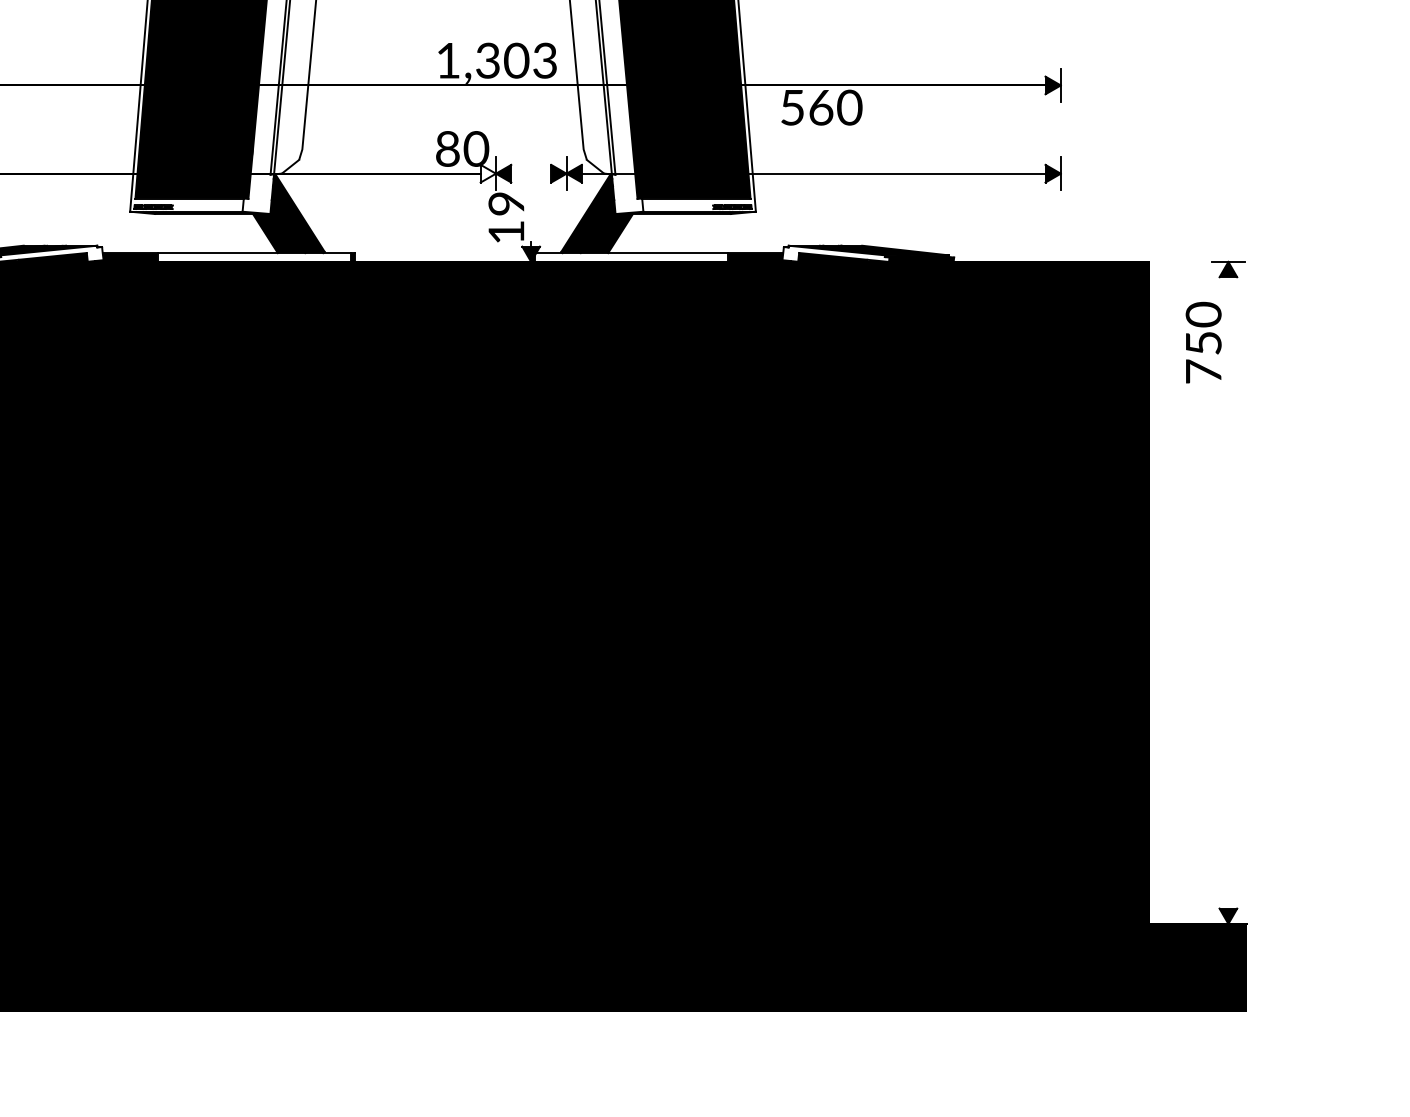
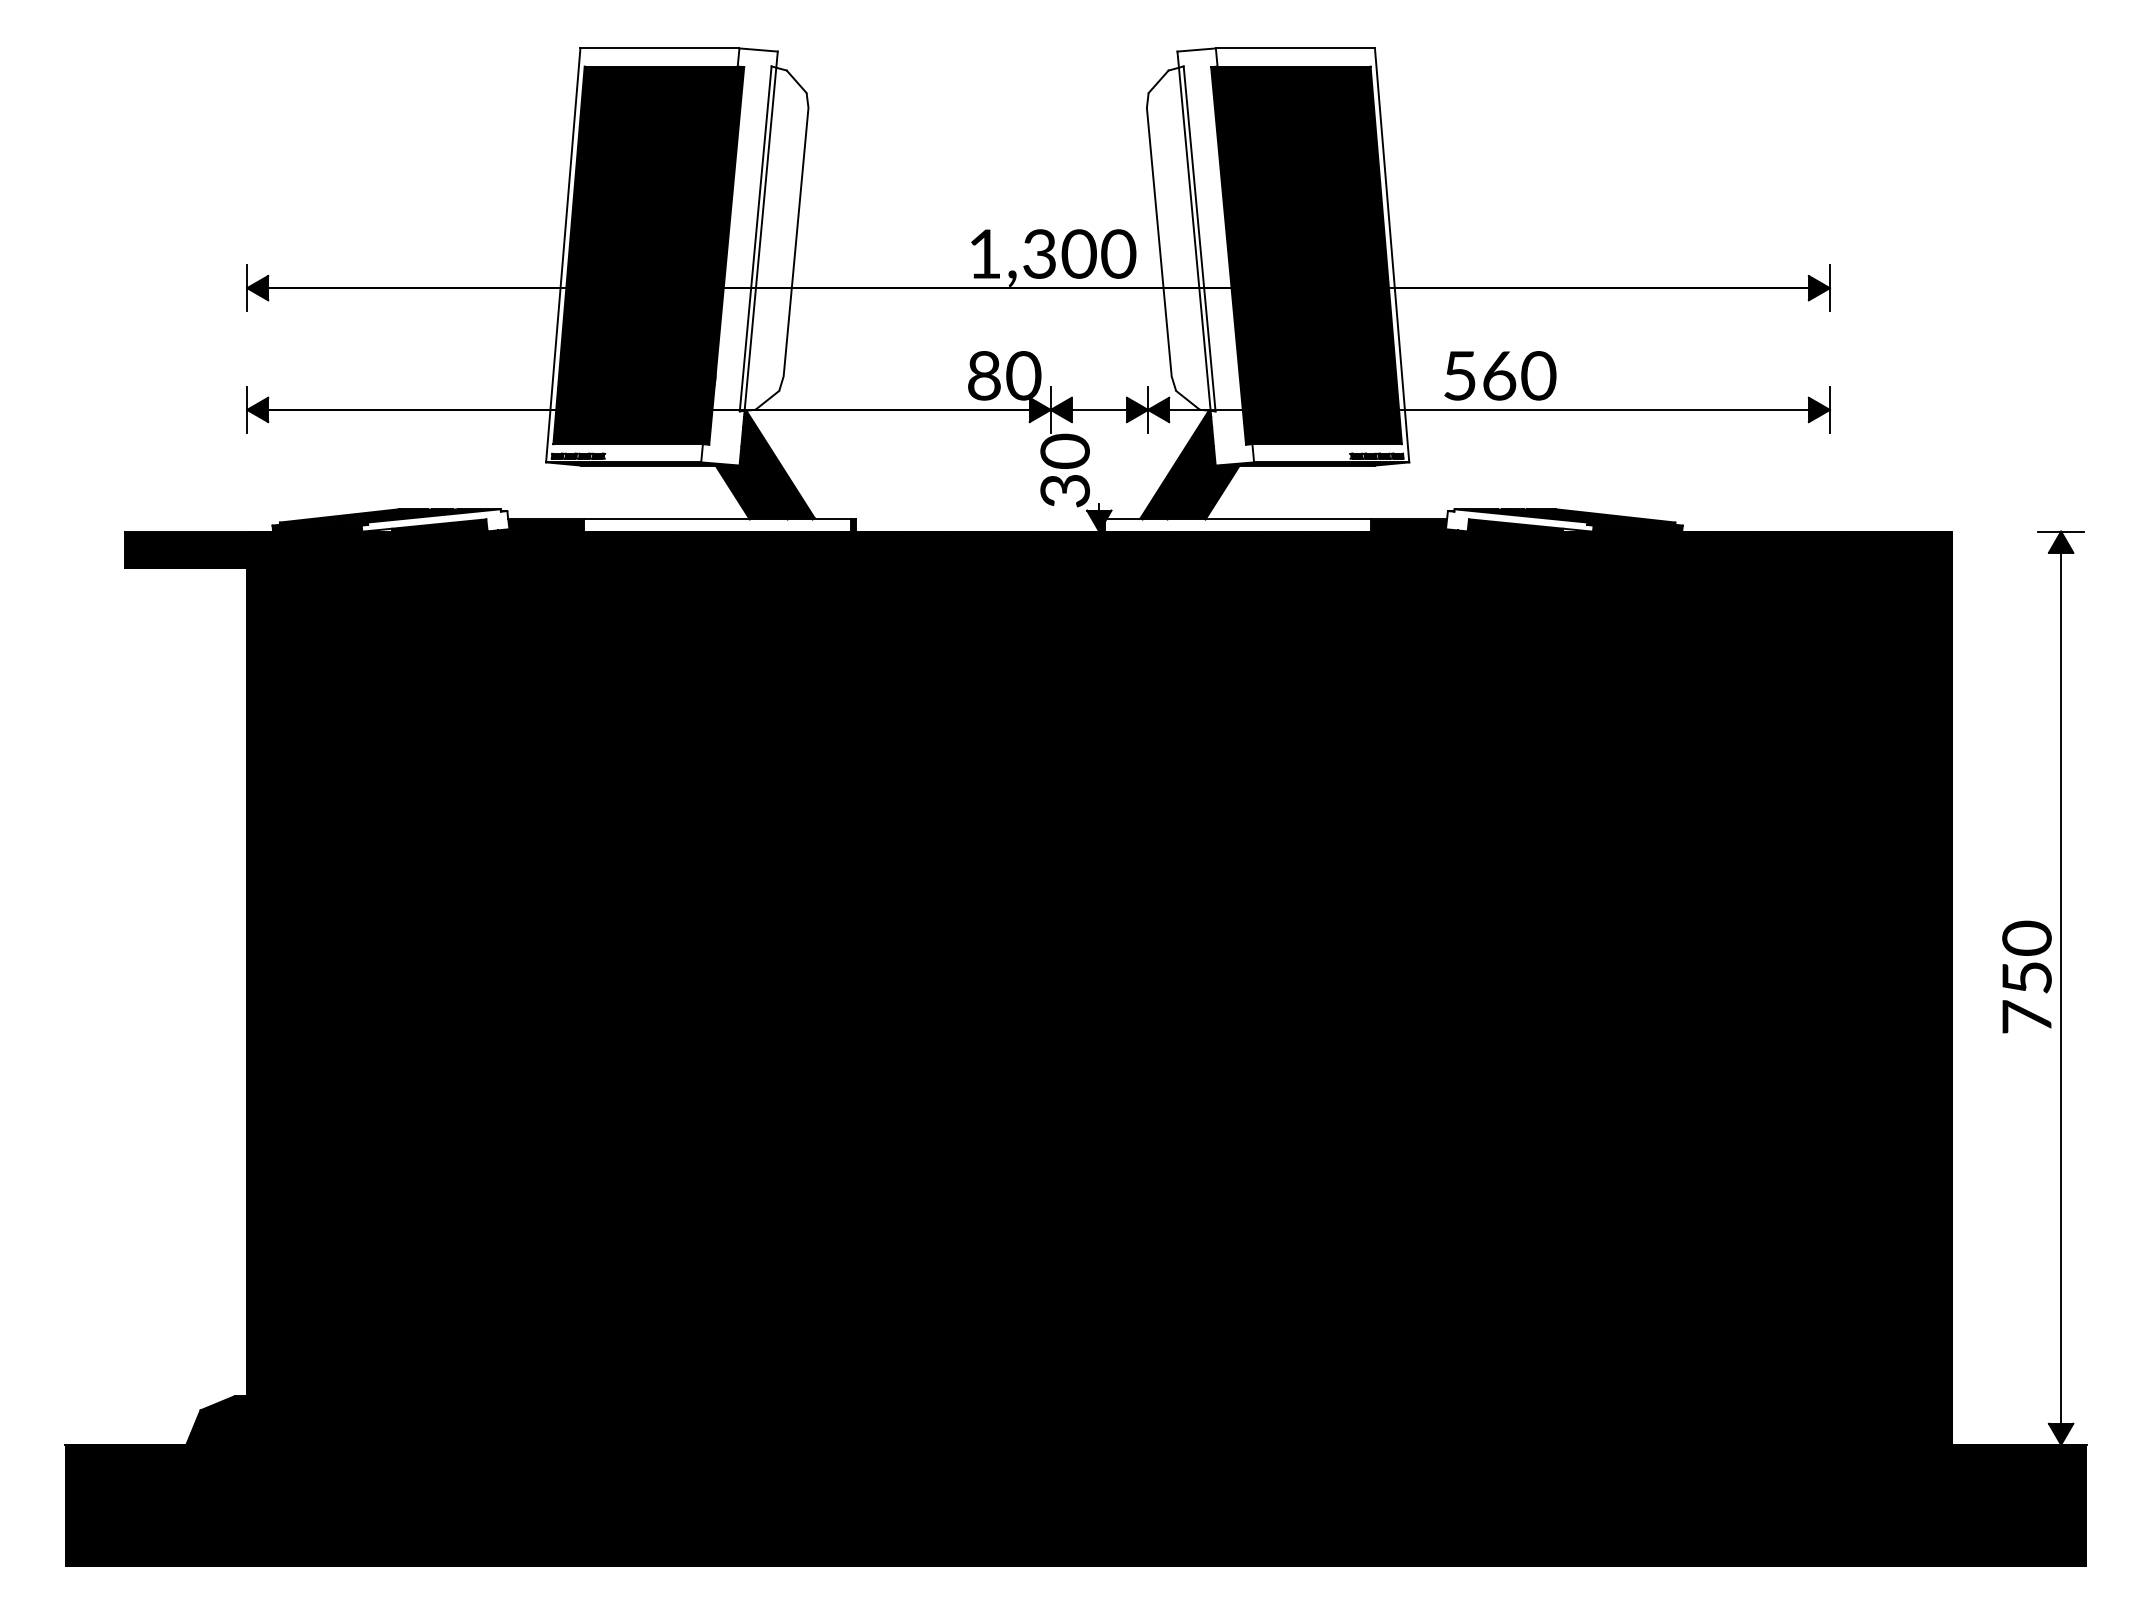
text: (545, 60) -> (1118, 253), 1,303 -> 1,300
text: (822, 107) -> (1500, 375), moved
fill: (487, 173) -> (1039, 409), added
line: (531, 173) -> (1099, 409), added
text: (506, 217) -> (1065, 470), 19 -> 30
text: (1203, 342) -> (2026, 976), moved
line: (1228, 592) -> (2061, 987), added

